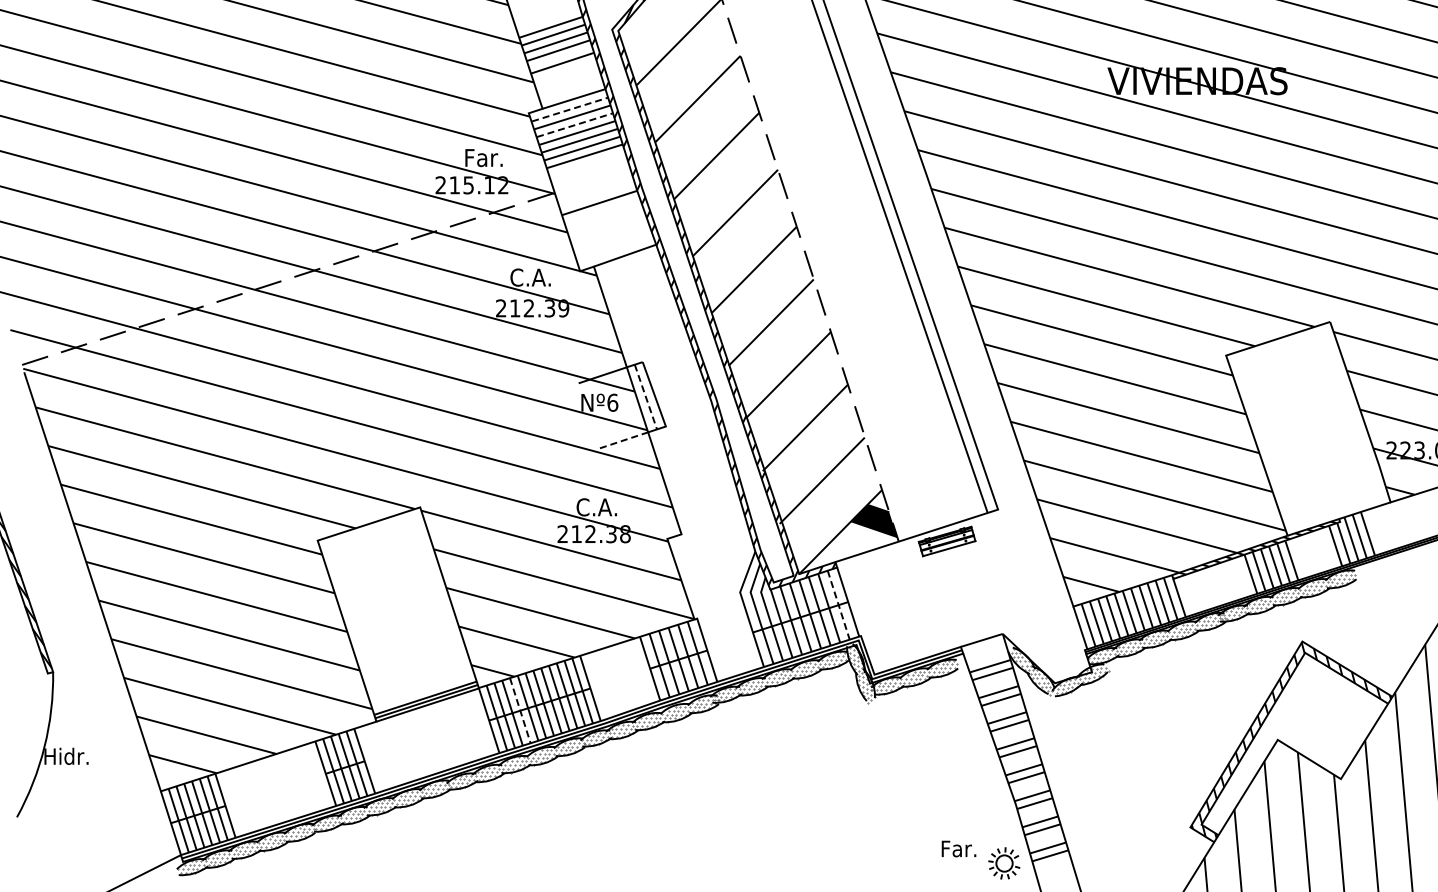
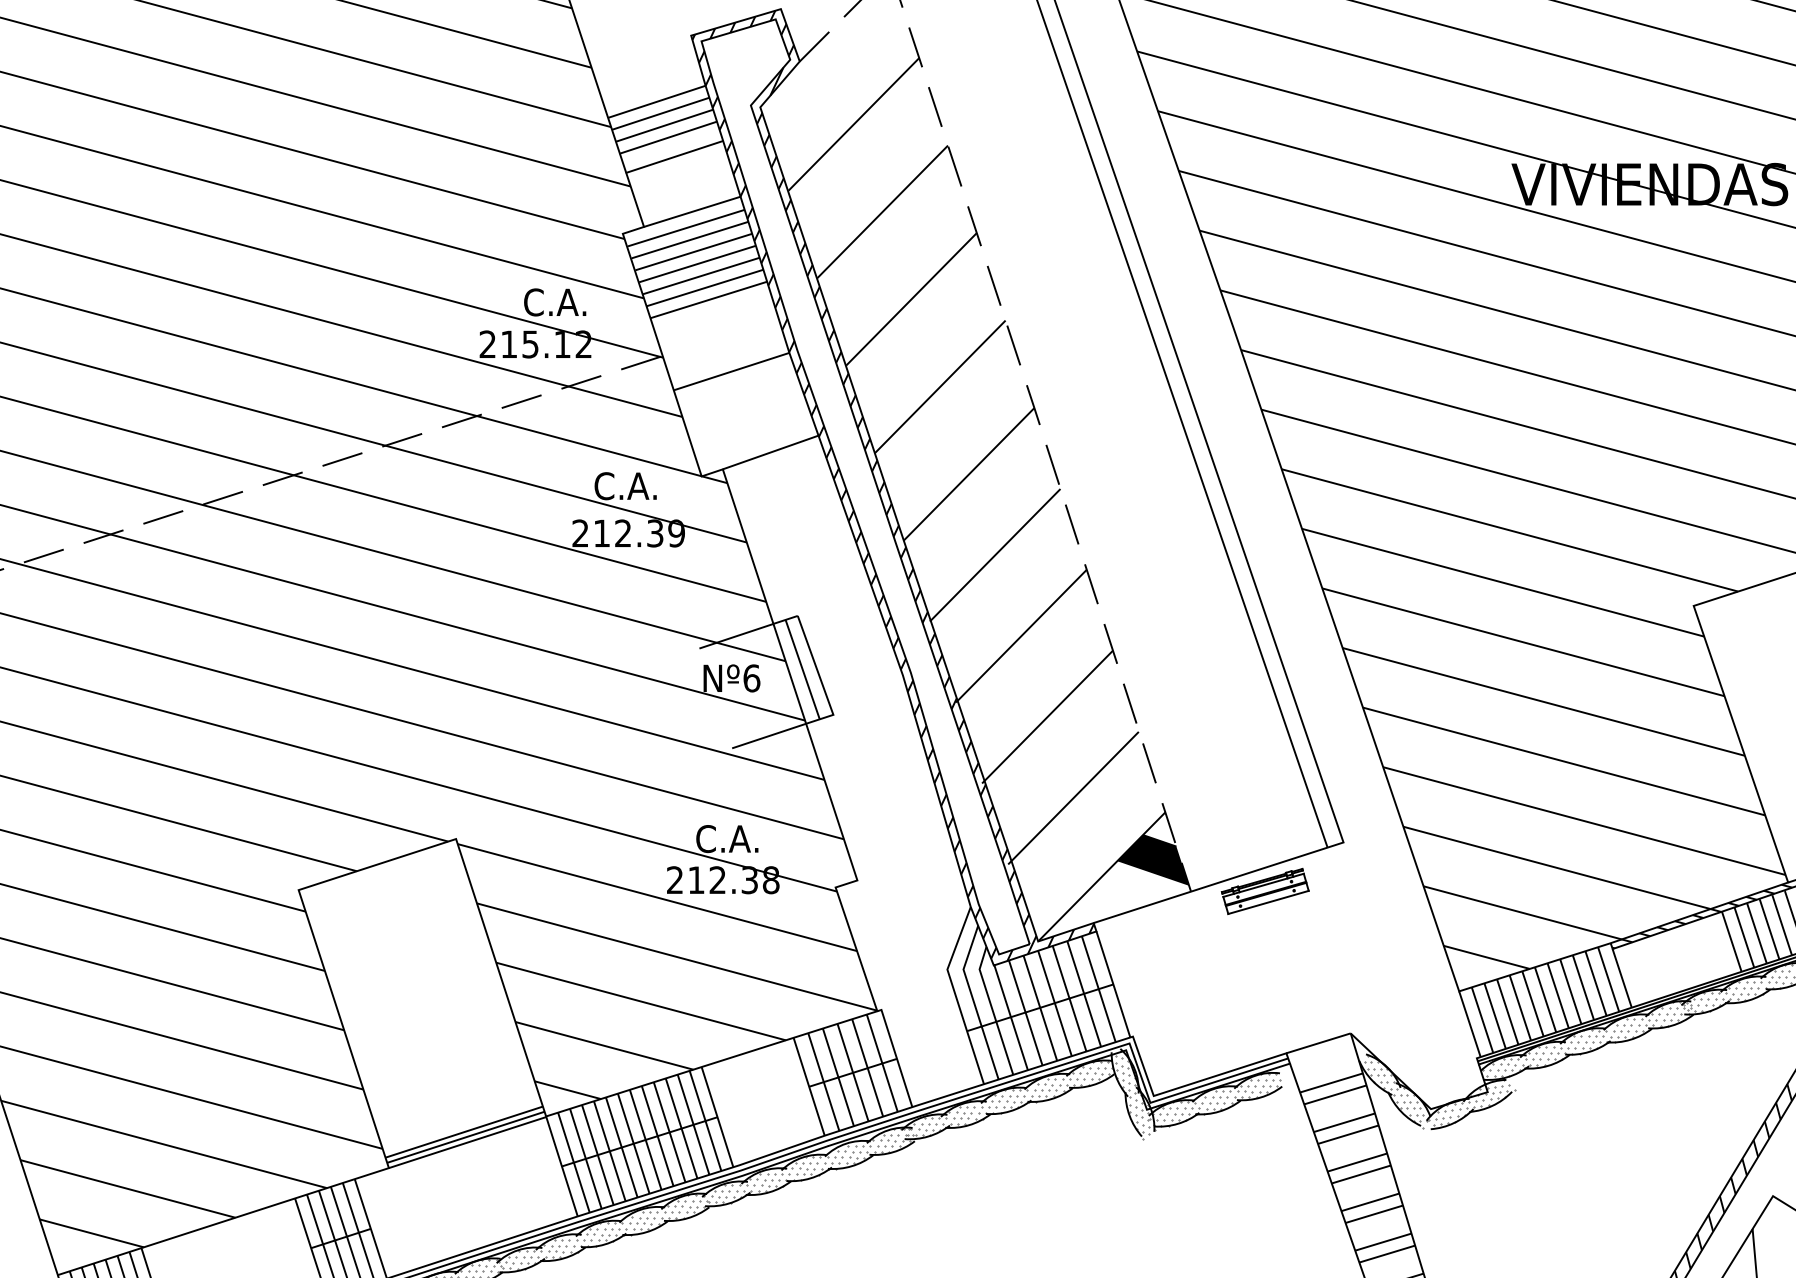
line: (570, 109) -> (686, 228), dashed -> solid
line: (575, 125) -> (694, 252), dashed -> solid
text: (484, 157) -> (554, 301), Far. -> C.A.
line: (646, 397) -> (803, 670), dashed -> solid
line: (624, 440) -> (769, 736), dashed -> solid
line: (838, 605) -> (1098, 989), dashed -> solid
line: (520, 711) -> (610, 1152), dashed -> solid

